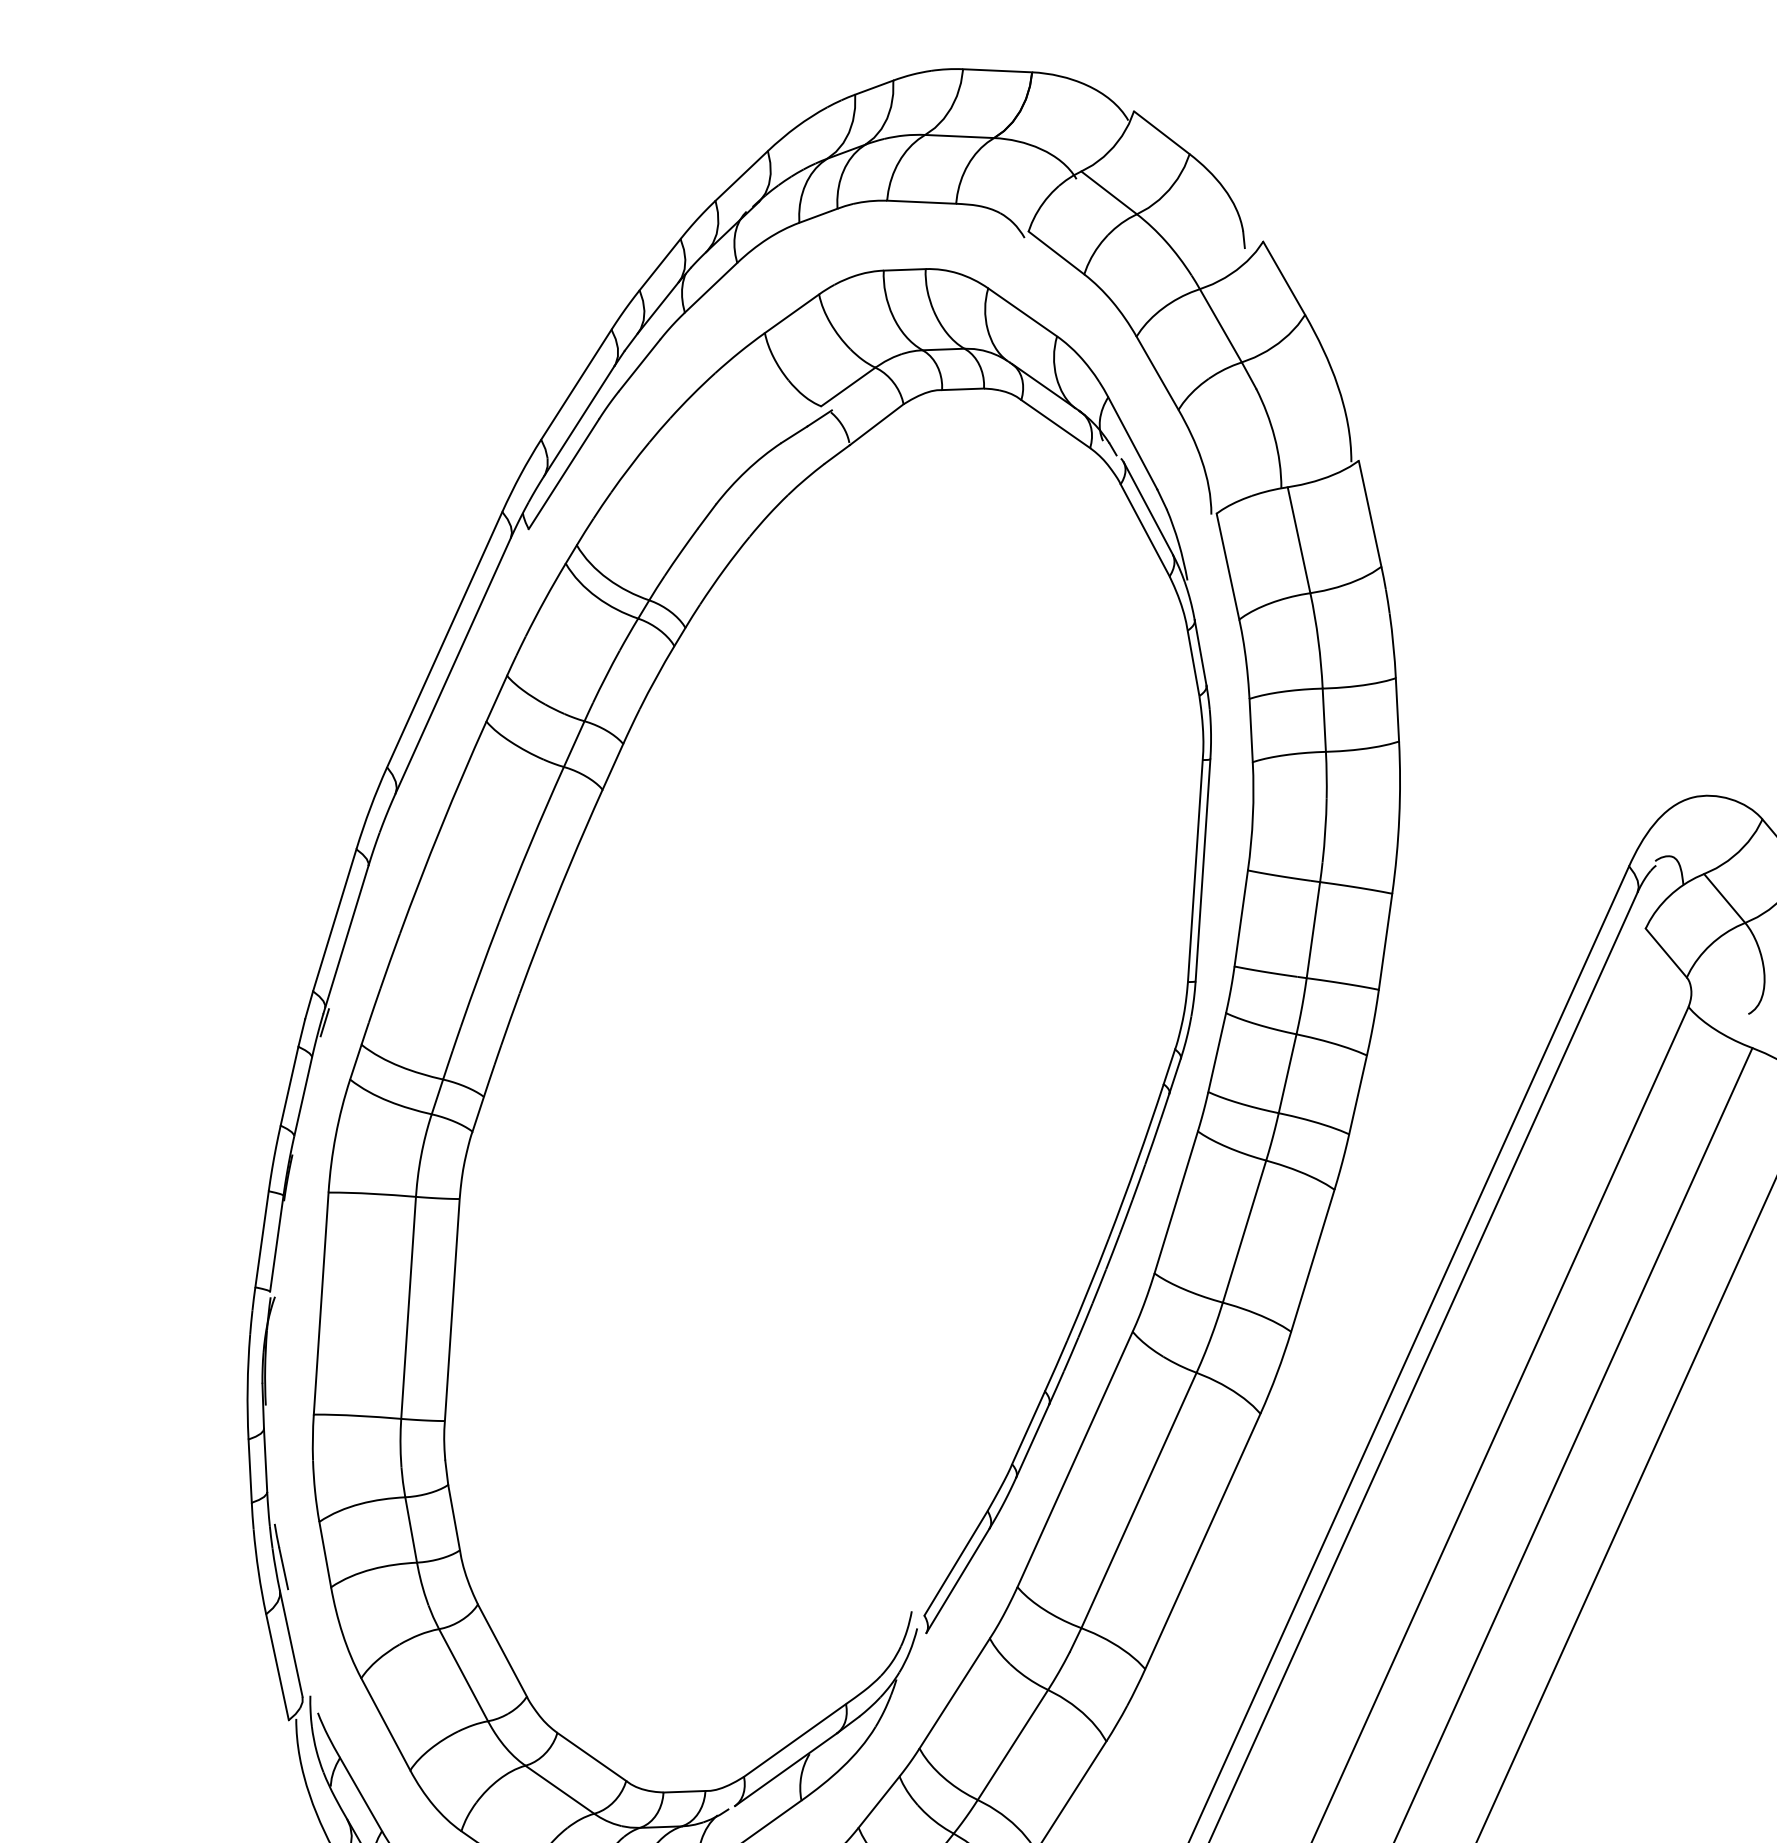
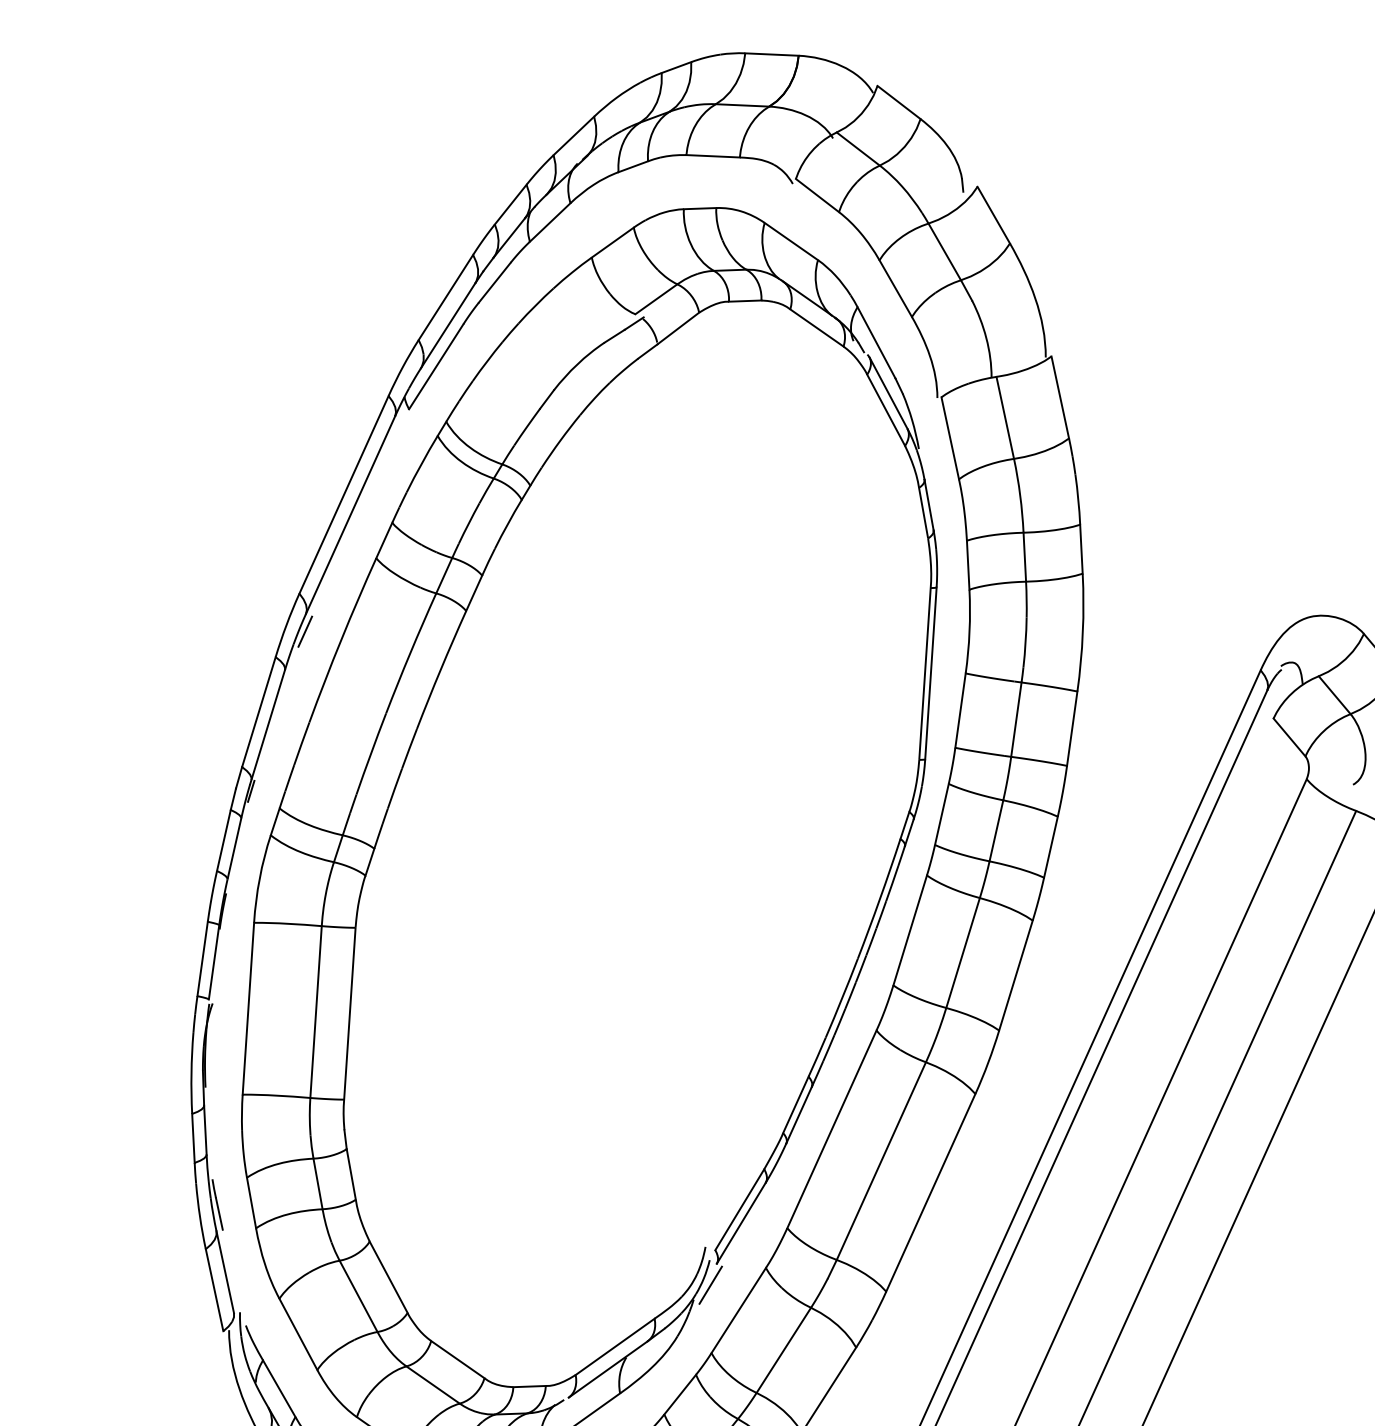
line: (394, 816) -> (305, 631), added
line: (918, 1660) -> (710, 1284), added

